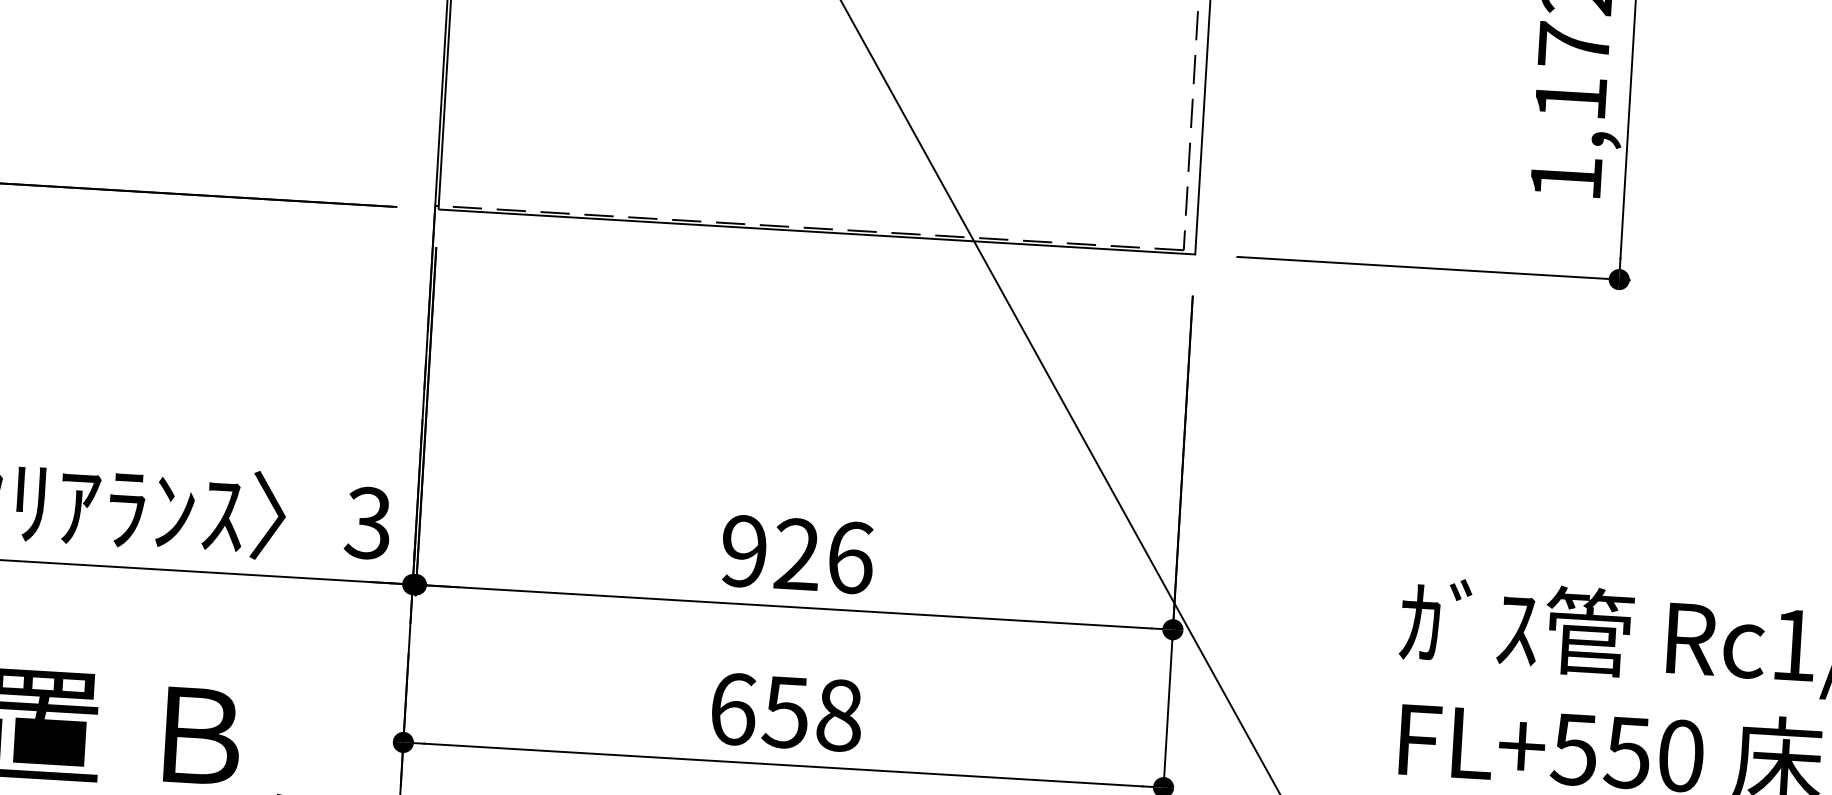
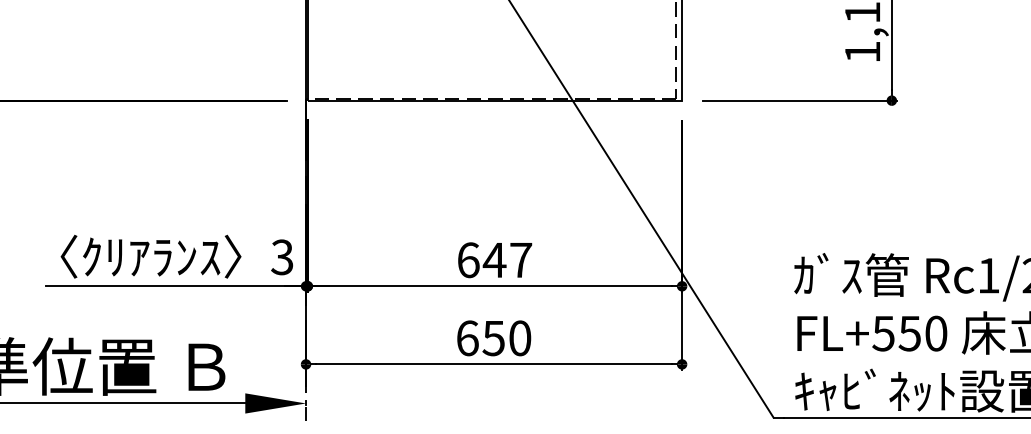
text: (796, 555) -> (494, 260), 926 -> 647
text: (840, 715) -> (520, 338), 658 -> 650

